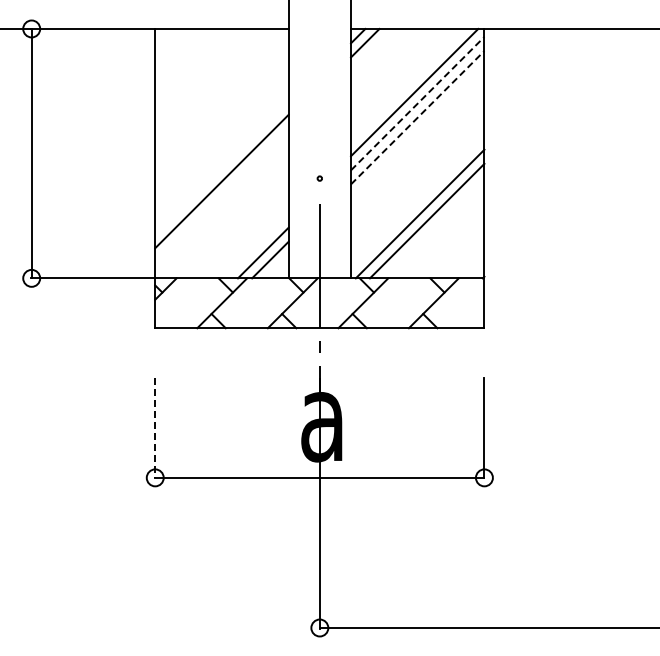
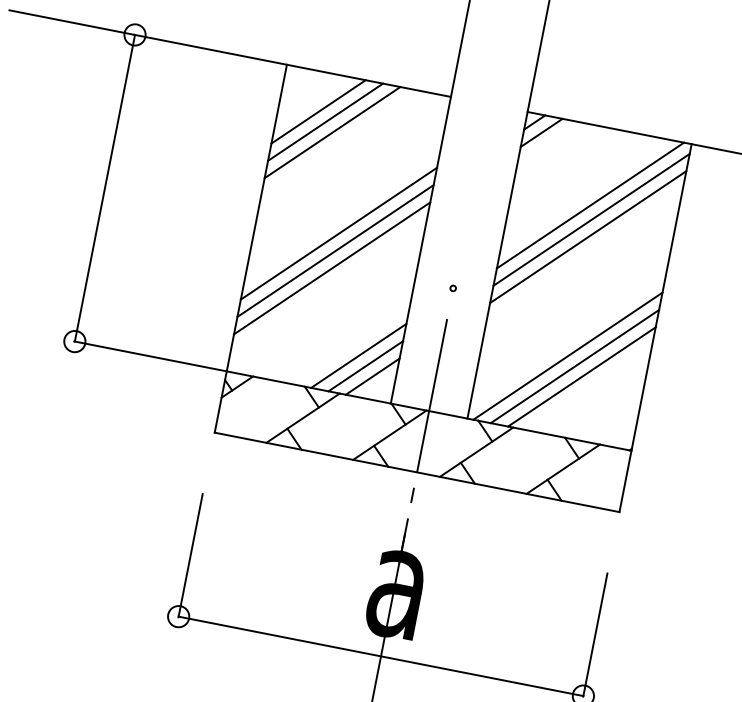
line: (187, 60) -> (318, 111), added
line: (194, 67) -> (325, 121), added
line: (201, 74) -> (332, 131), added
line: (418, 103) -> (592, 219), dashed -> solid
line: (418, 117) -> (589, 237), dashed -> solid
line: (221, 153) -> (338, 233), added
line: (221, 167) -> (334, 251), added
line: (434, 227) -> (582, 376), added
line: (255, 245) -> (357, 355), added
line: (155, 428) -> (190, 556), dashed -> solid

